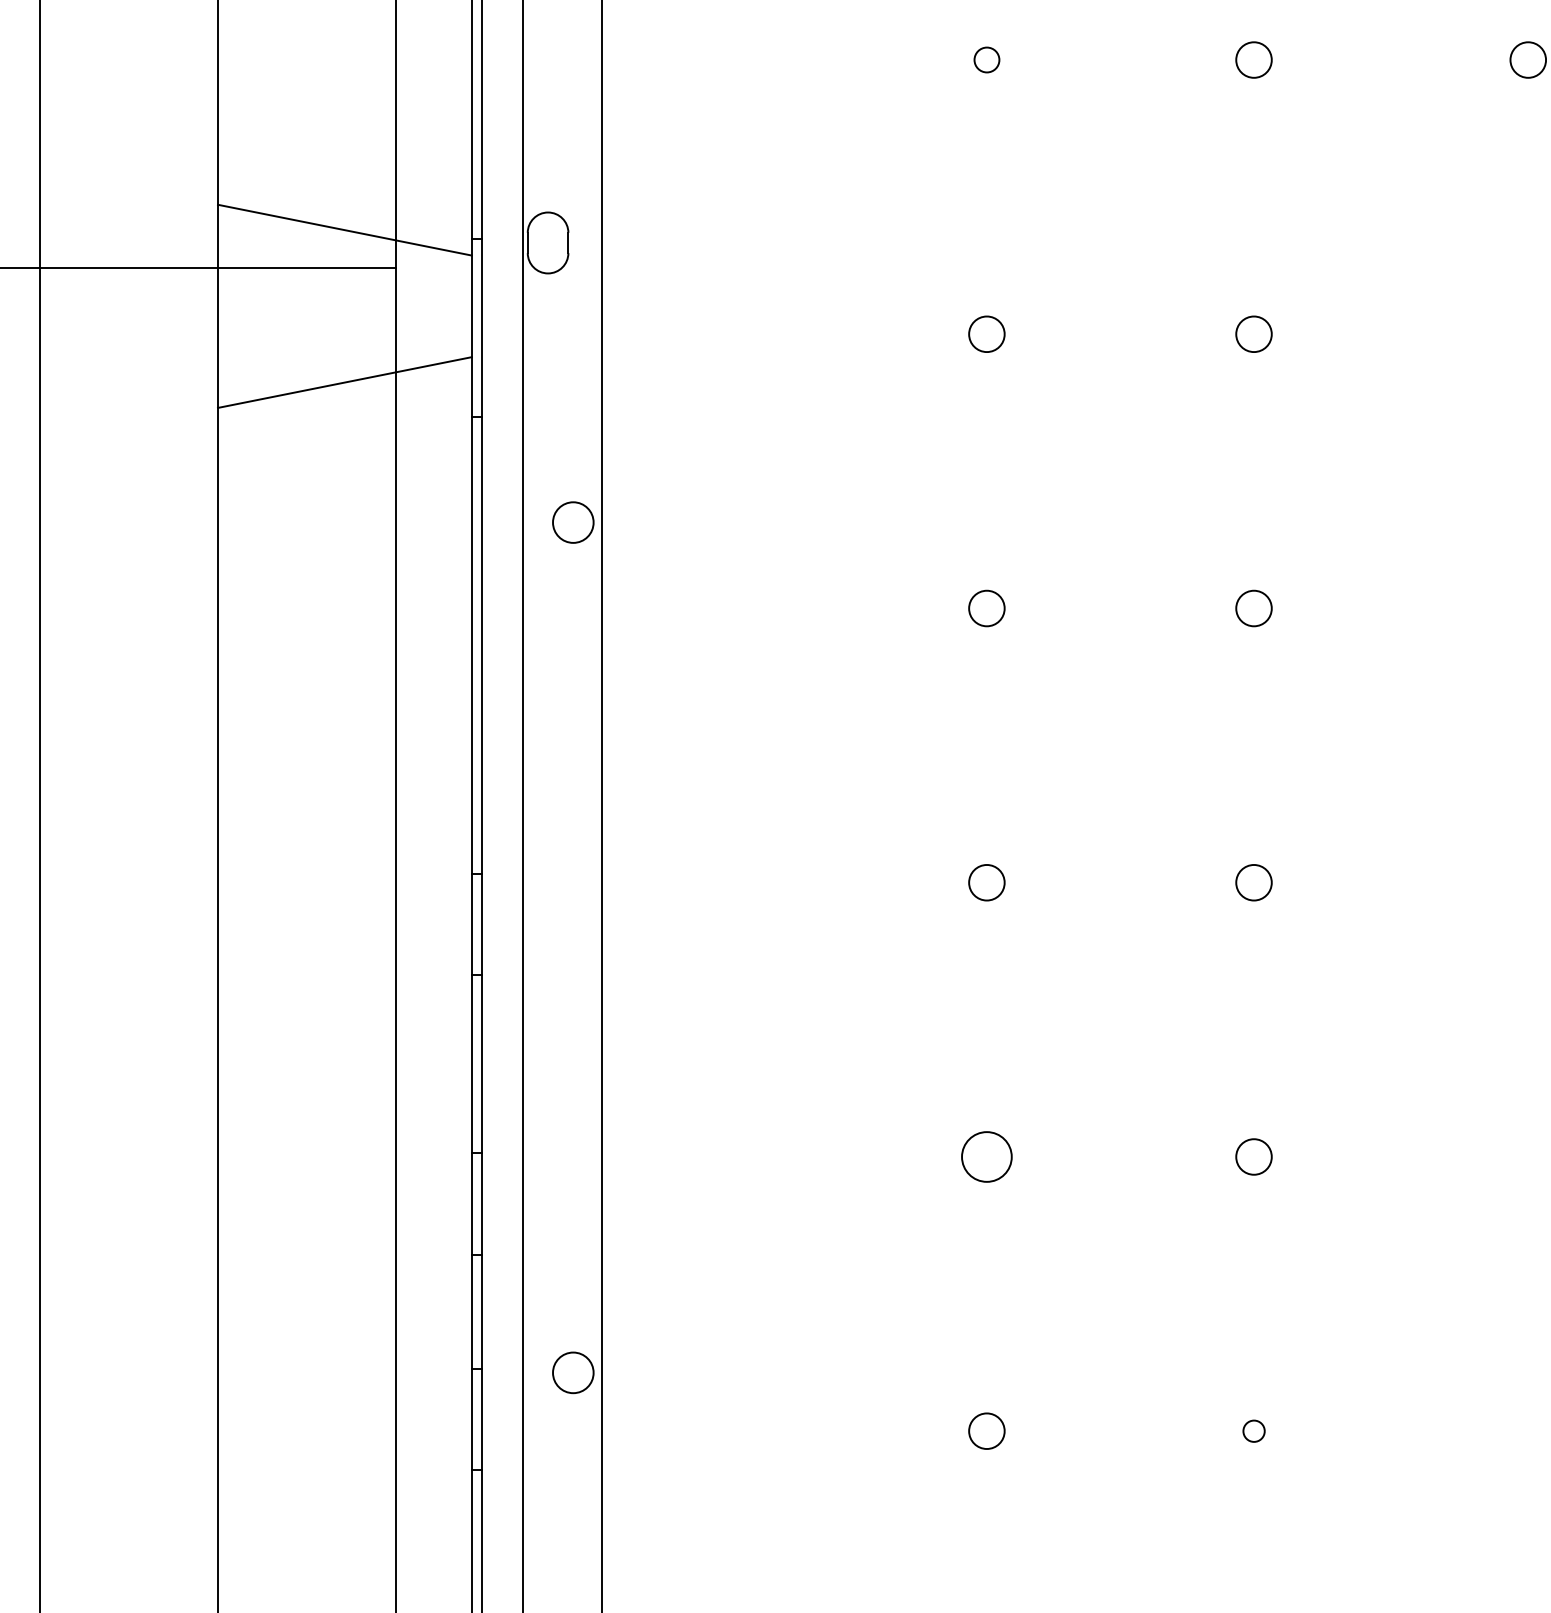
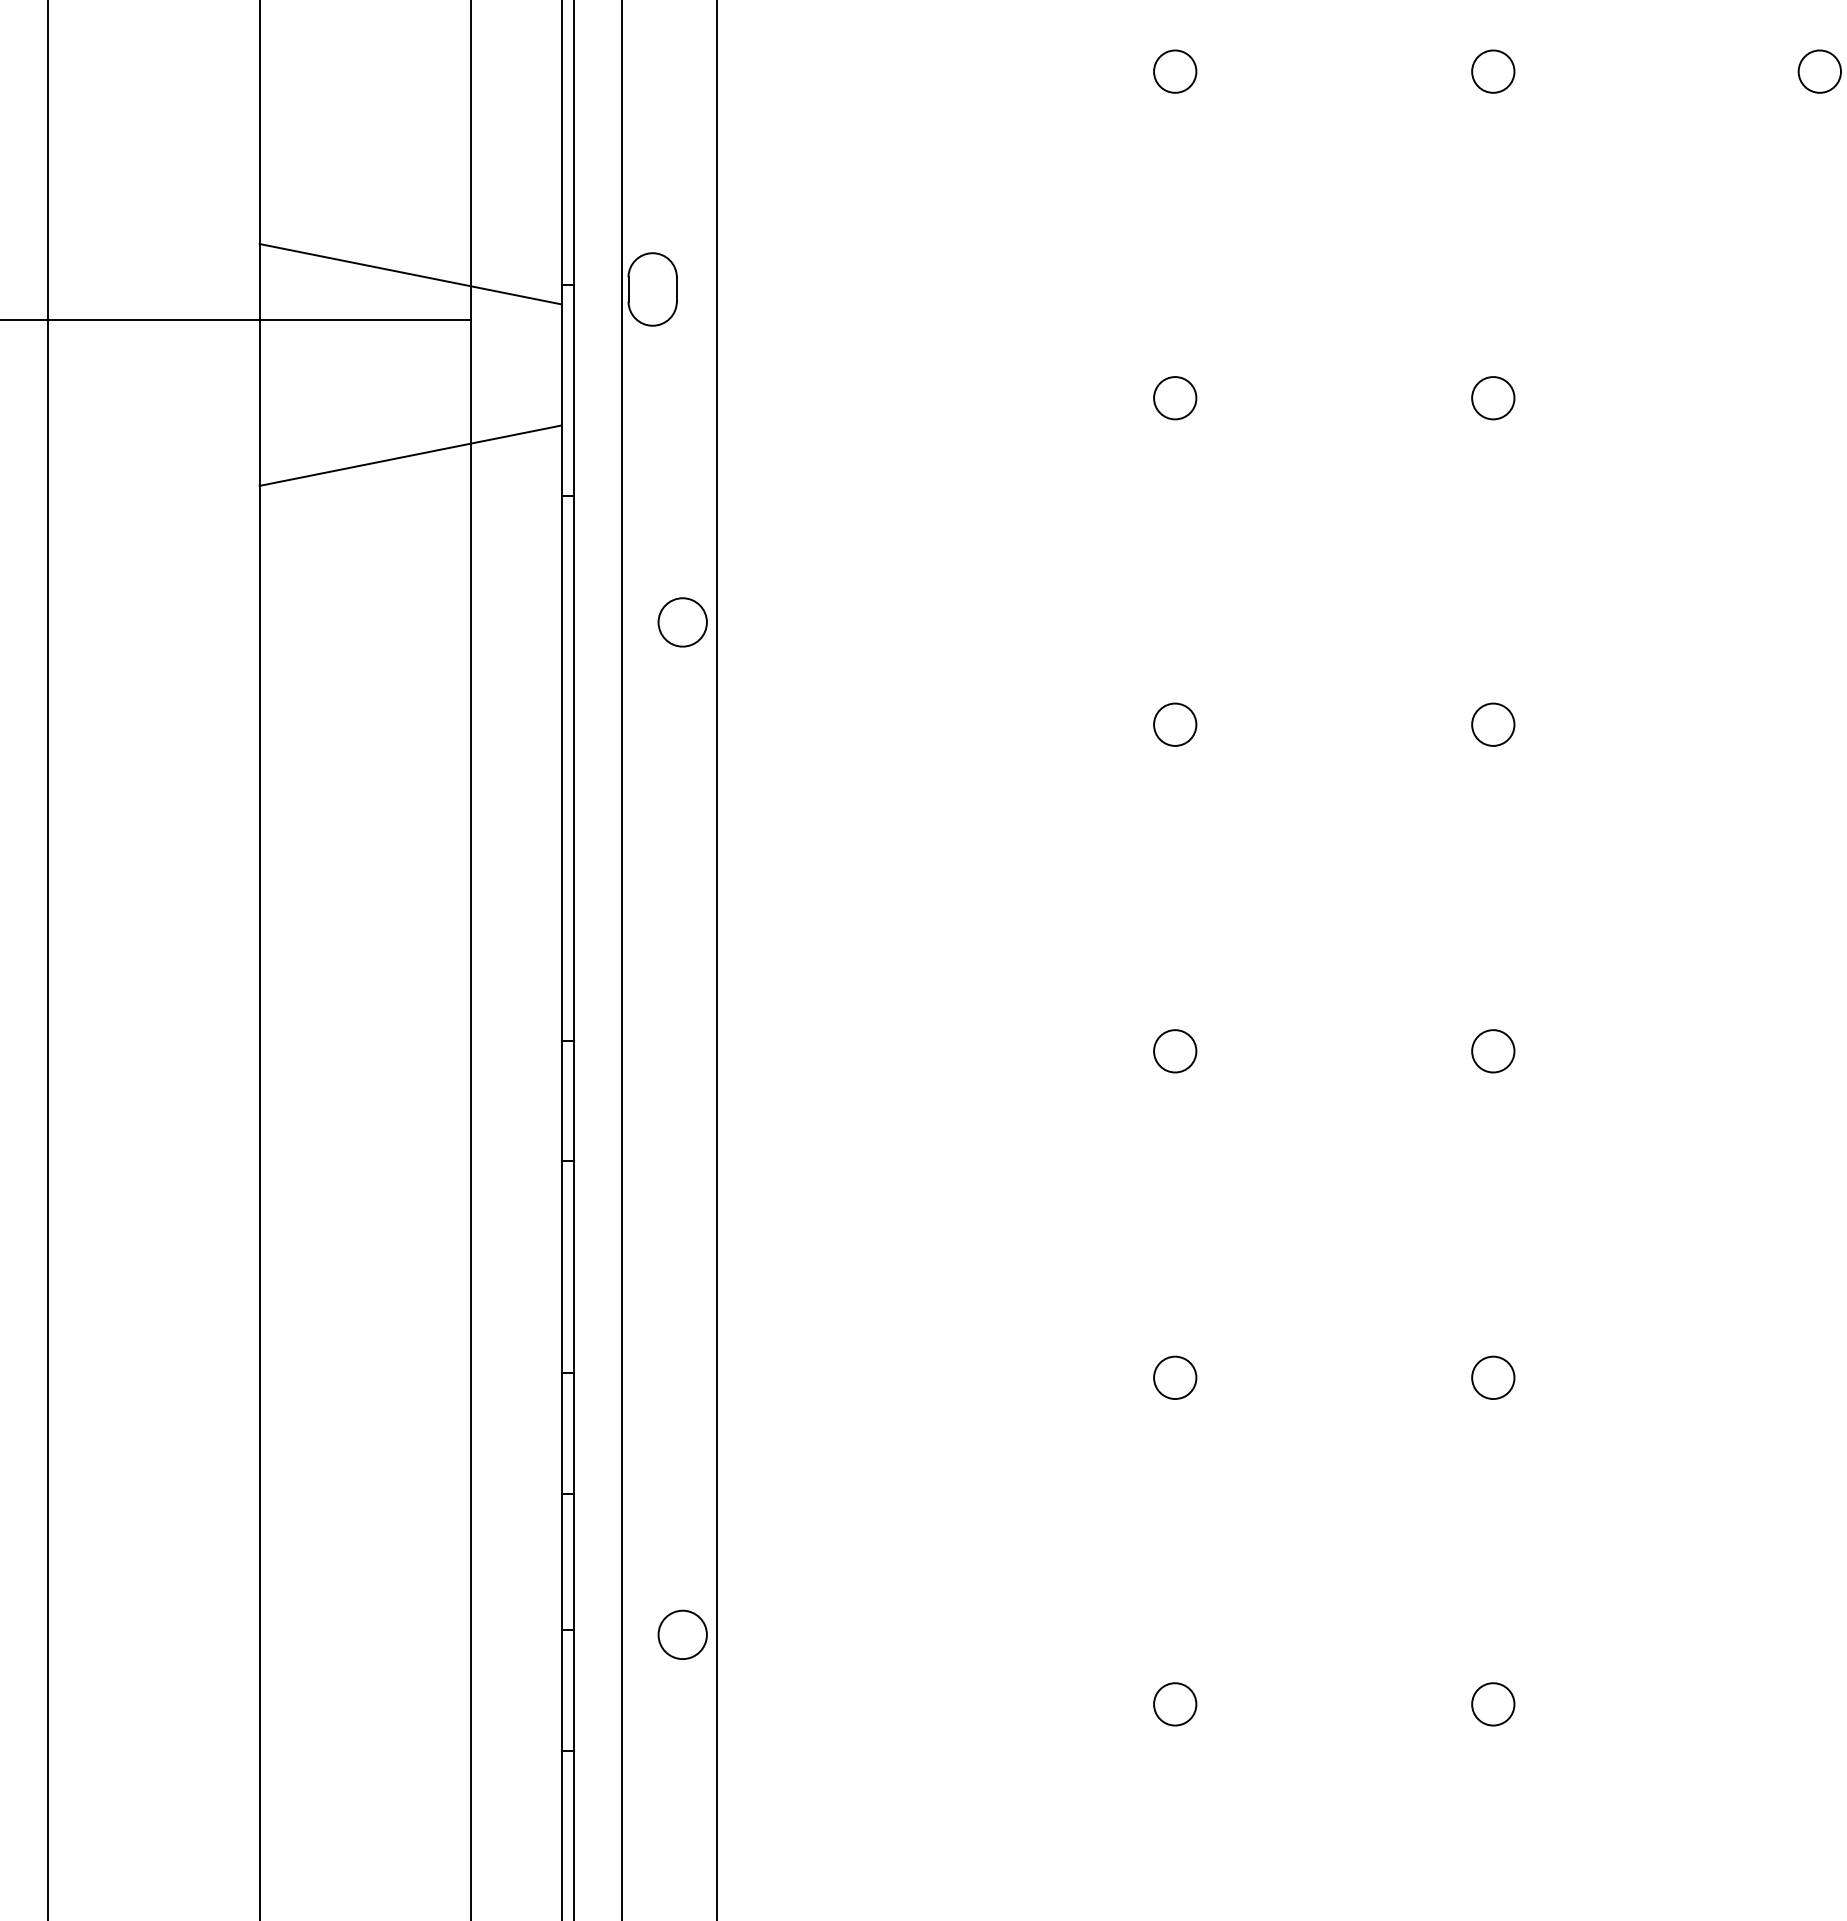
circle: (987, 59) -> (1175, 71), size x1.43
circle: (987, 1156) -> (1175, 1377), size x0.71
circle: (1254, 1431) -> (1493, 1704), size x1.67

